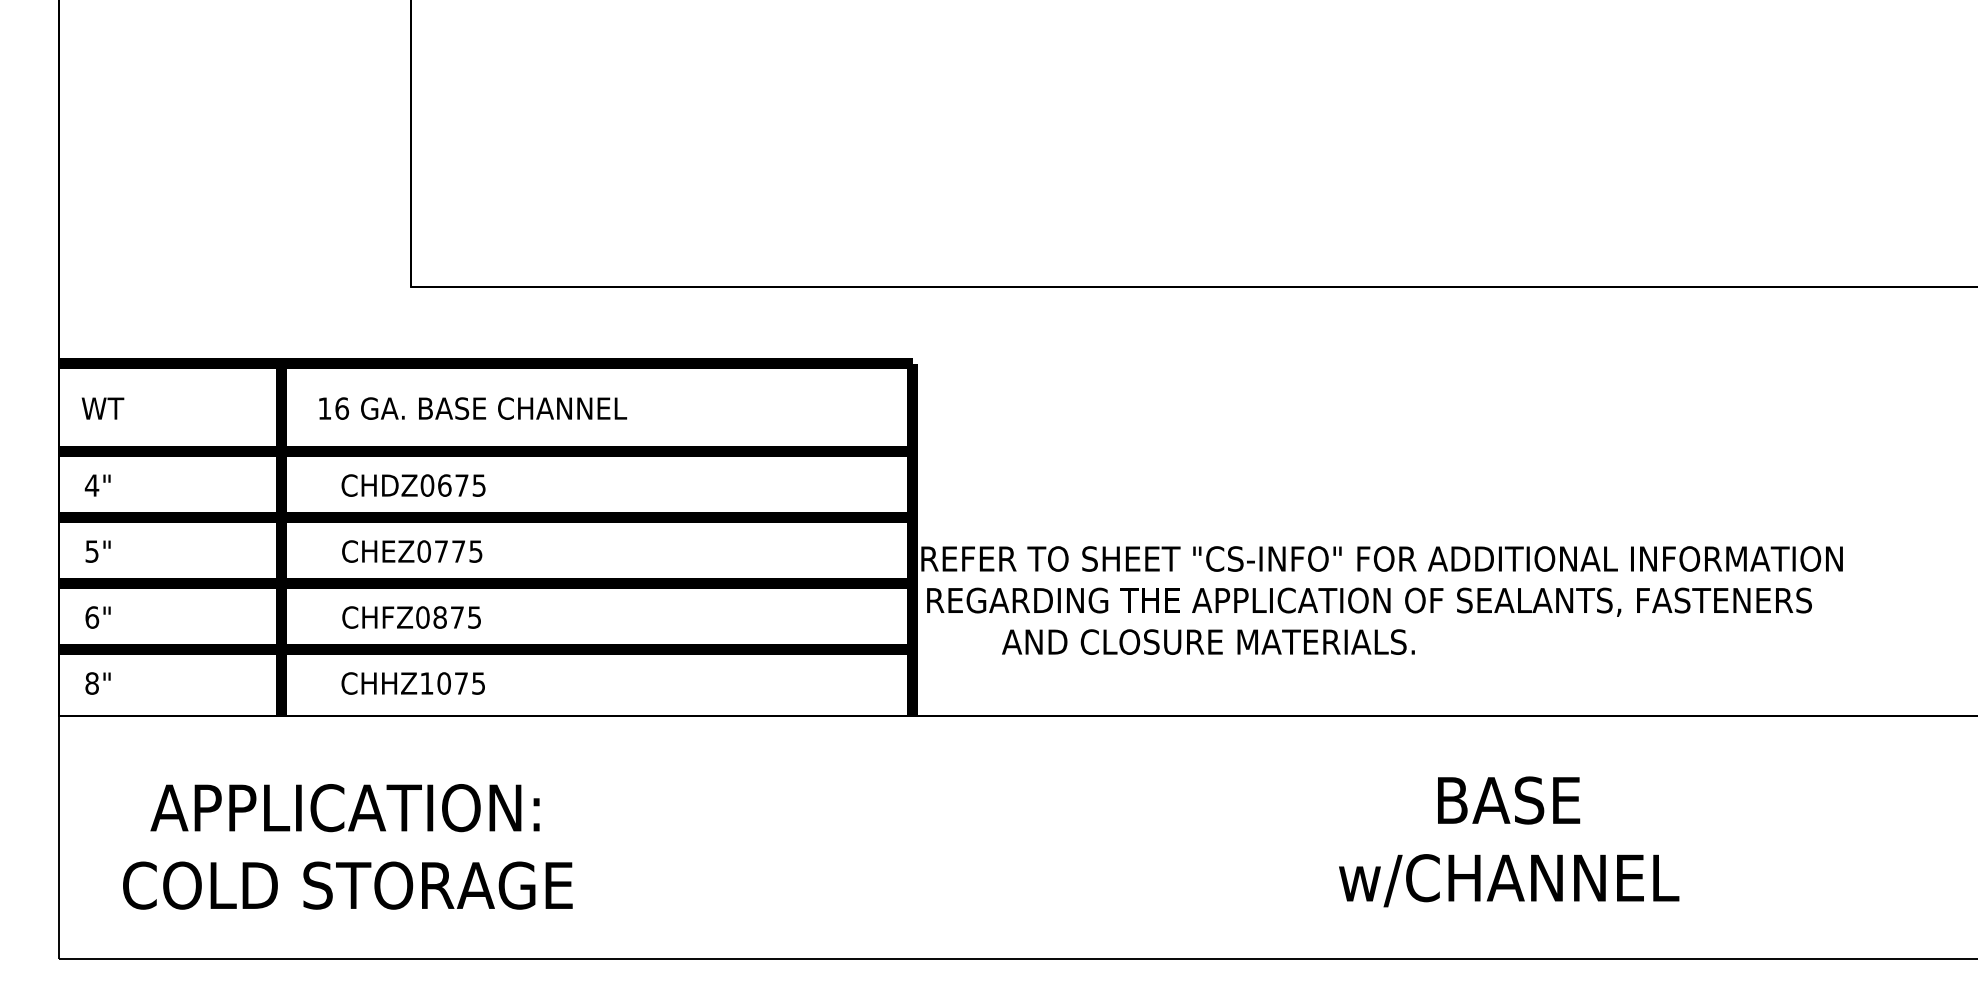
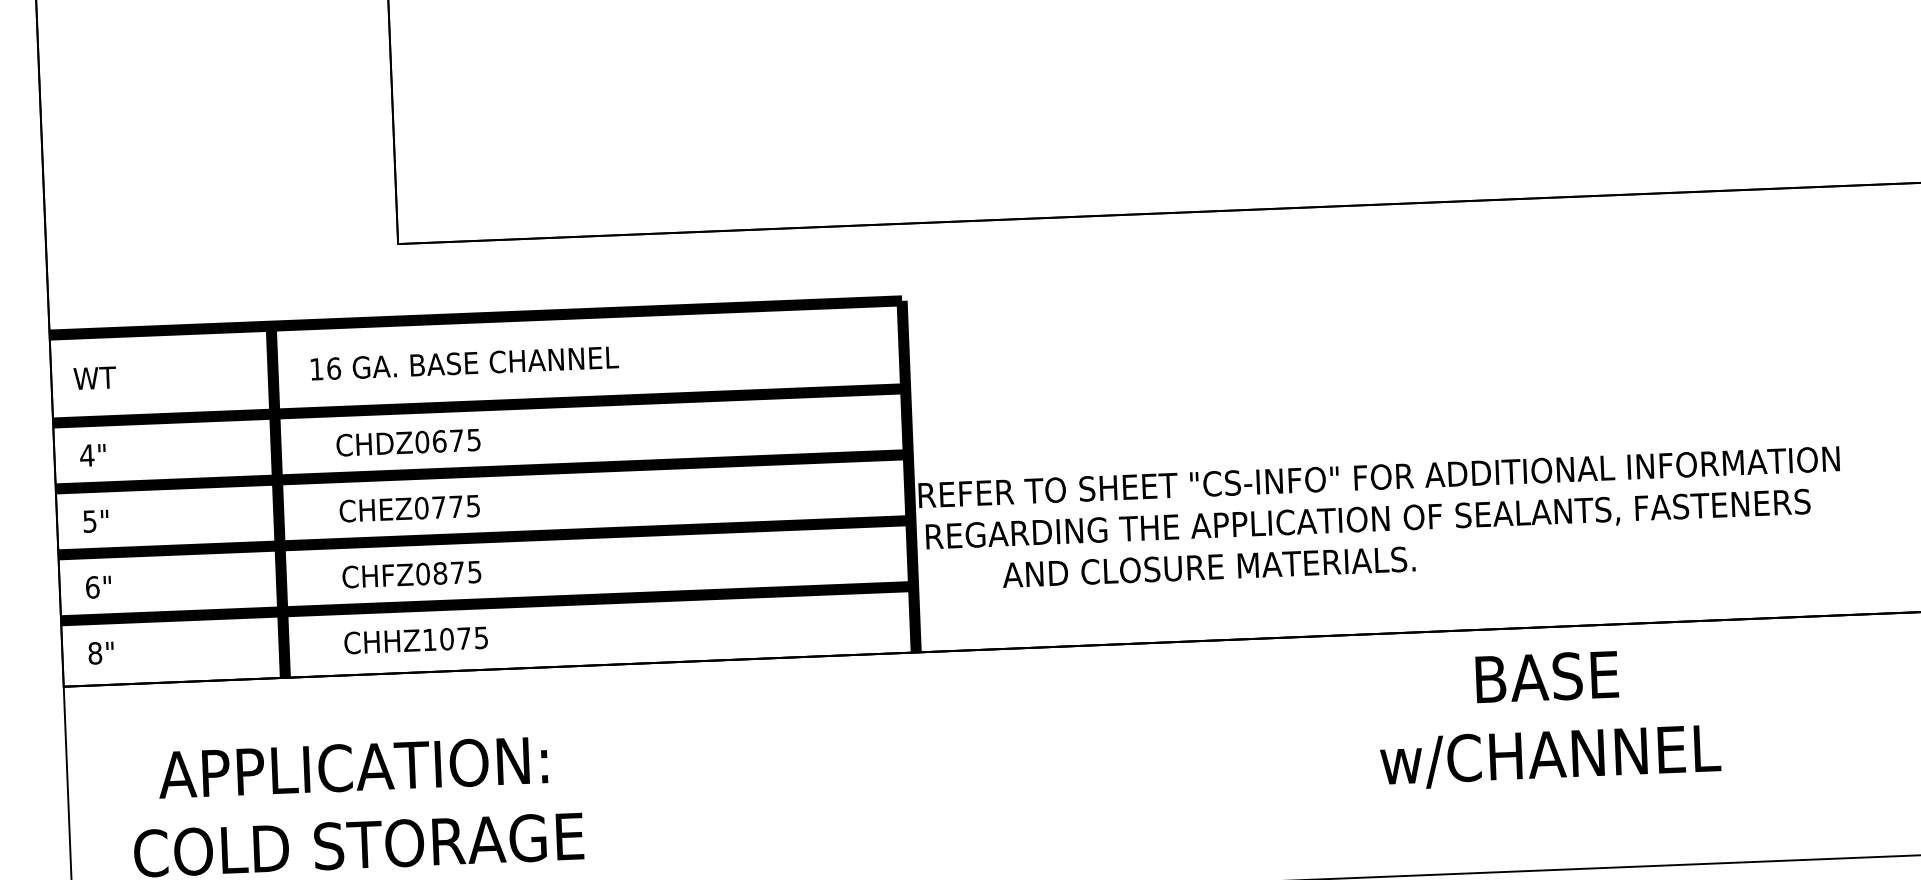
text: (1509, 841) -> (1549, 718), moved

